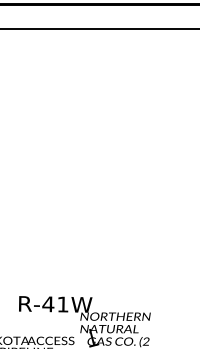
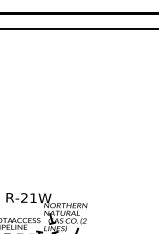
text: (48, 303) -> (24, 197), R-41W -> R-21W

